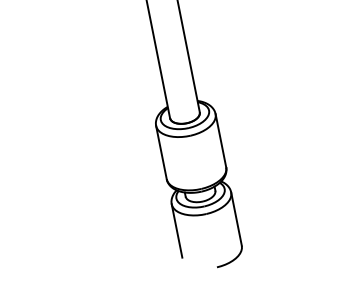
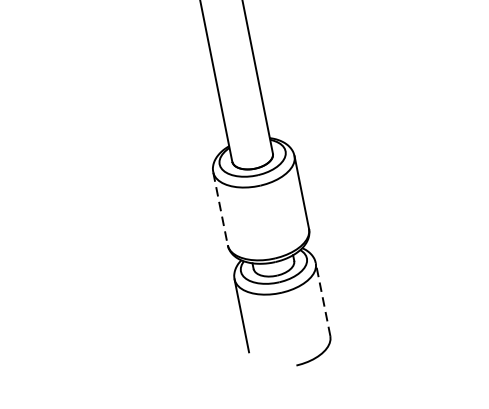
line: (161, 153) -> (220, 209), solid -> dashed
line: (236, 218) -> (323, 298), solid -> dashed

